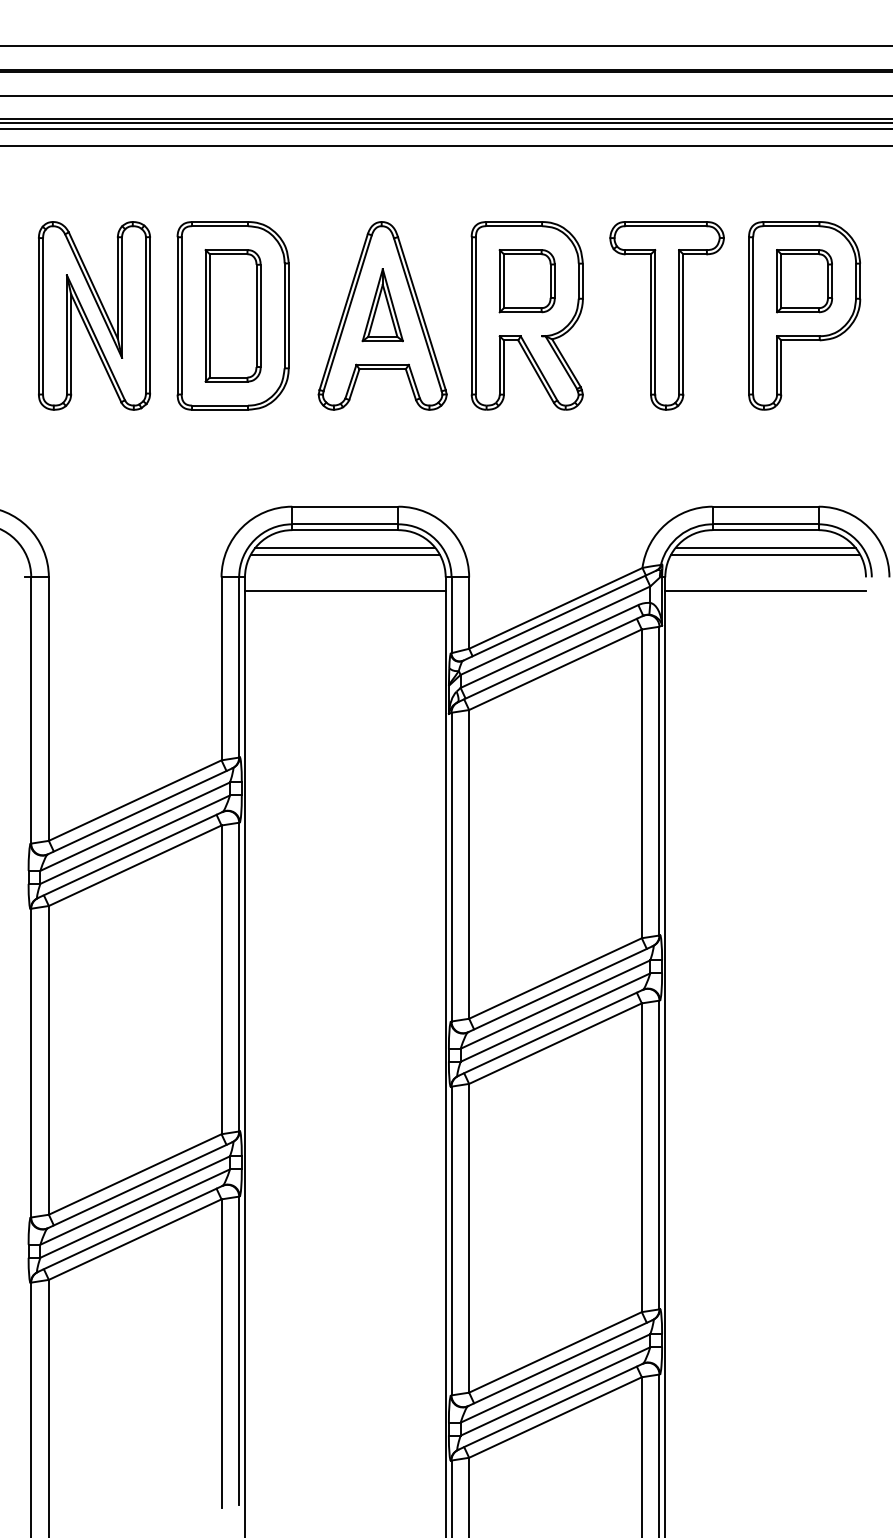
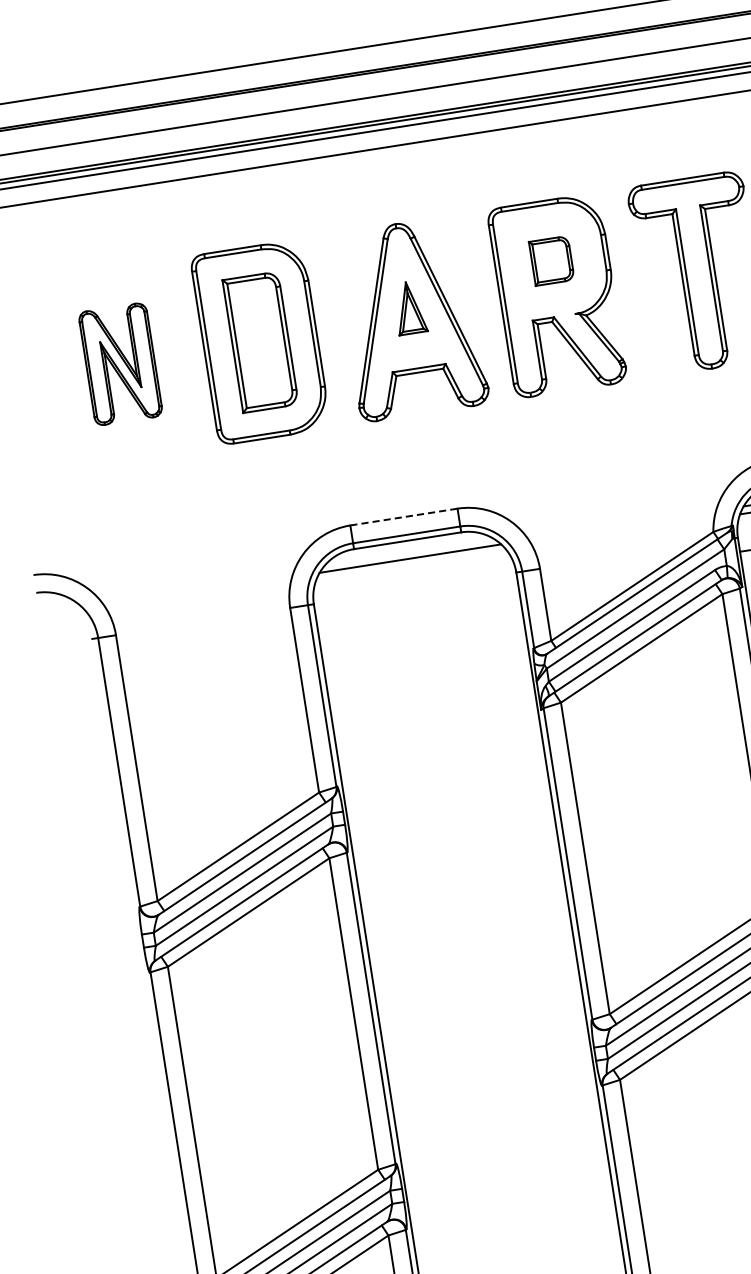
part: (526, 281) -> (551, 261), size x0.7
part: (382, 305) -> (409, 308), size x0.7
part: (94, 315) -> (120, 363), size x0.6
line: (345, 506) -> (404, 516), solid -> dashed
line: (345, 554) -> (411, 565), removed
line: (345, 591) -> (417, 602), removed

